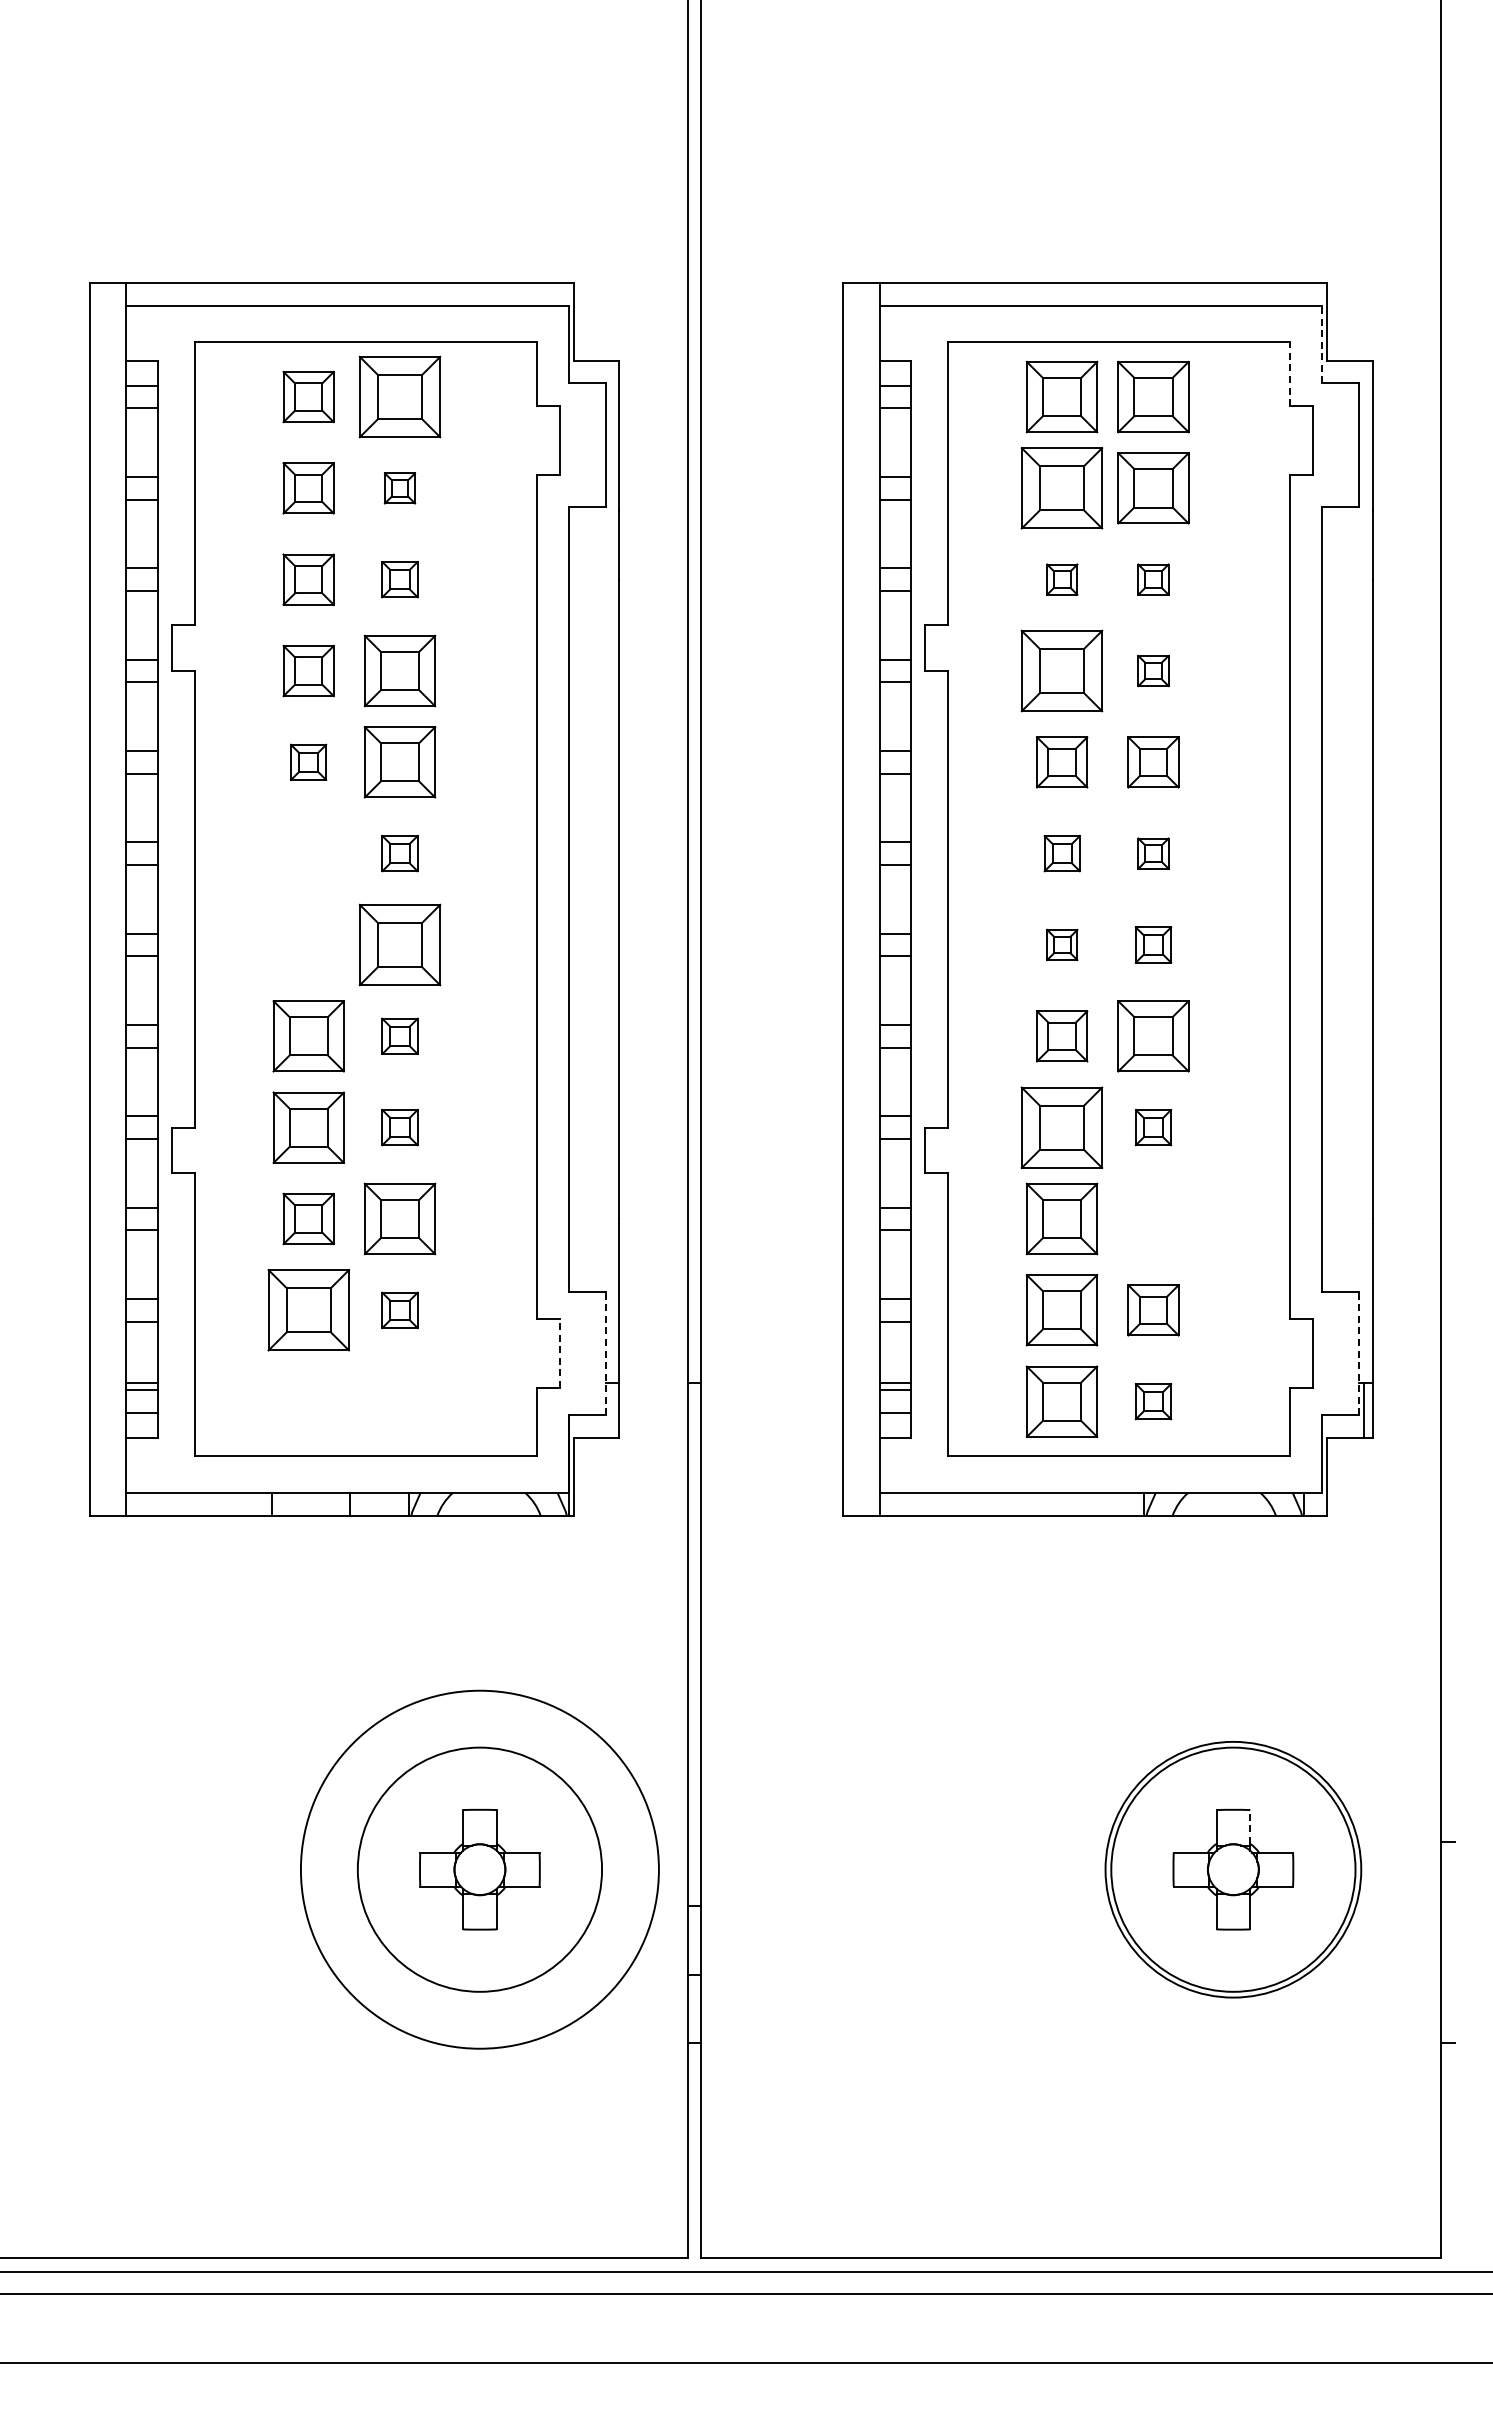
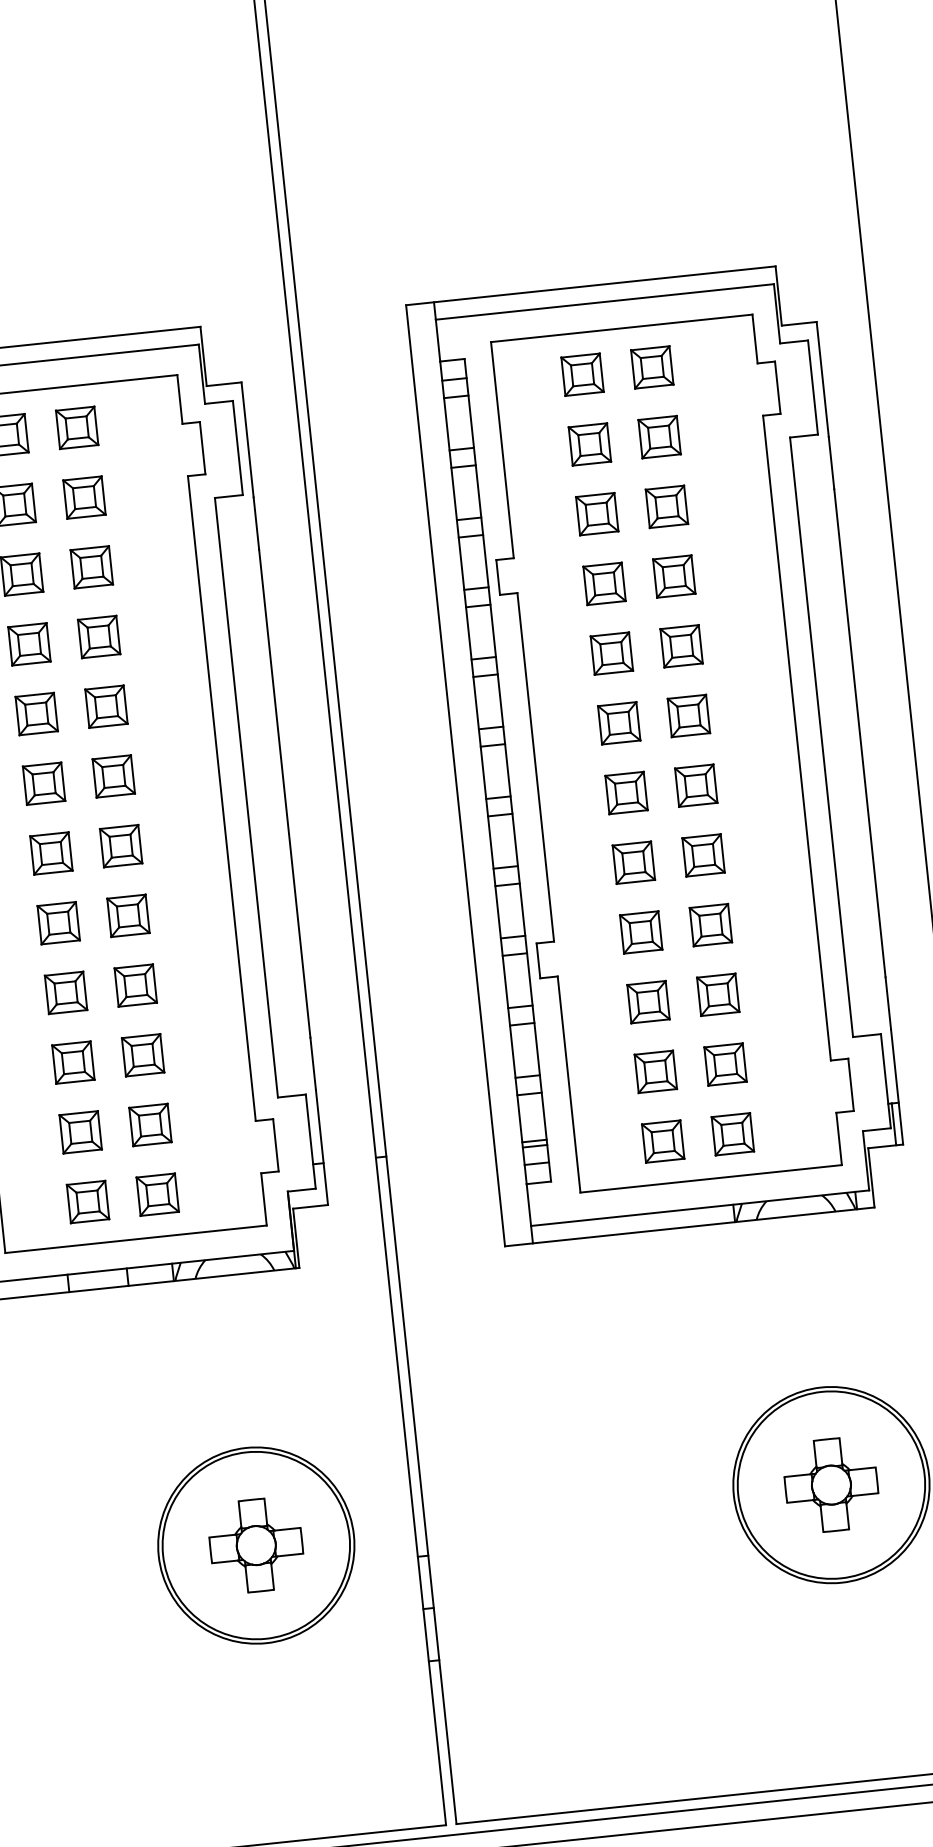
line: (1322, 344) -> (777, 313), dashed -> solid
line: (1290, 374) -> (755, 339), dashed -> solid
part: (399, 396) -> (76, 427), size x0.62
part: (1062, 396) -> (582, 374), size x0.71
part: (1153, 396) -> (652, 367), size x0.71
part: (399, 488) -> (84, 497), size x1.67
part: (1062, 488) -> (590, 444), size x0.62
part: (1153, 488) -> (659, 437), size x0.71
part: (399, 579) -> (91, 567), size x1.43
part: (1062, 579) -> (597, 514), size x1.67
part: (1153, 579) -> (666, 506), size x1.67
part: (399, 670) -> (98, 636), size x0.71
part: (1062, 670) -> (604, 583), size x0.62
part: (1153, 670) -> (674, 576), size x1.67
part: (308, 762) -> (36, 714), size x1.43
part: (399, 762) -> (106, 706), size x0.71
part: (308, 853) -> (43, 783), added
part: (399, 853) -> (113, 776), size x1.43
part: (1062, 853) -> (619, 723), size x1.43
part: (1153, 853) -> (688, 715), size x1.67
part: (308, 944) -> (51, 853), added
part: (399, 944) -> (120, 845), size x0.62
part: (1062, 944) -> (626, 792), size x1.67
part: (1153, 944) -> (696, 785), size x1.43
part: (308, 1036) -> (58, 923), size x0.71
part: (399, 1036) -> (128, 916), size x1.43
part: (1153, 1036) -> (703, 855), size x0.71
part: (308, 1127) -> (65, 992), size x0.71
part: (399, 1127) -> (135, 985), size x1.43
part: (1062, 1127) -> (641, 932), size x0.62
part: (1153, 1127) -> (710, 924), size x1.43
part: (399, 1218) -> (142, 1054), size x0.71
part: (1062, 1218) -> (648, 1001), size x0.71
part: (1153, 1218) -> (718, 994), added
part: (308, 1310) -> (80, 1132), size x0.62
part: (399, 1310) -> (150, 1125), size x1.43
part: (1062, 1310) -> (656, 1071), size x0.71
line: (559, 1353) -> (275, 1145), dashed -> solid
line: (605, 1353) -> (310, 1141), dashed -> solid
line: (1358, 1353) -> (885, 1081), dashed -> solid
part: (308, 1401) -> (87, 1201), added
part: (399, 1401) -> (157, 1194), added
part: (1062, 1401) -> (663, 1141), size x0.71
part: (1153, 1401) -> (732, 1134), size x1.43
line: (1250, 1827) -> (841, 1451), dashed -> solid
circle: (479, 1869) -> (255, 1545), size x0.71

